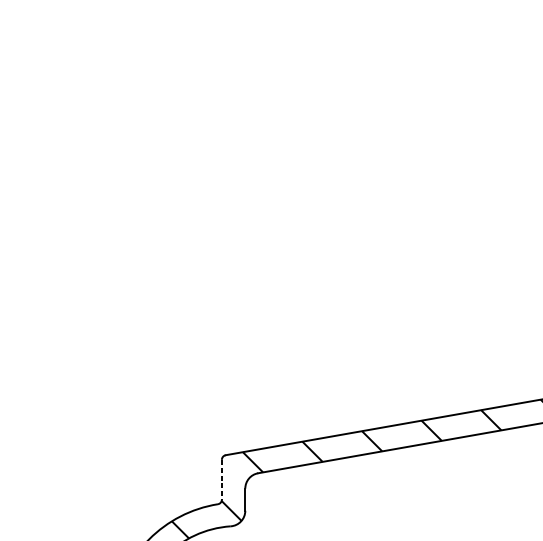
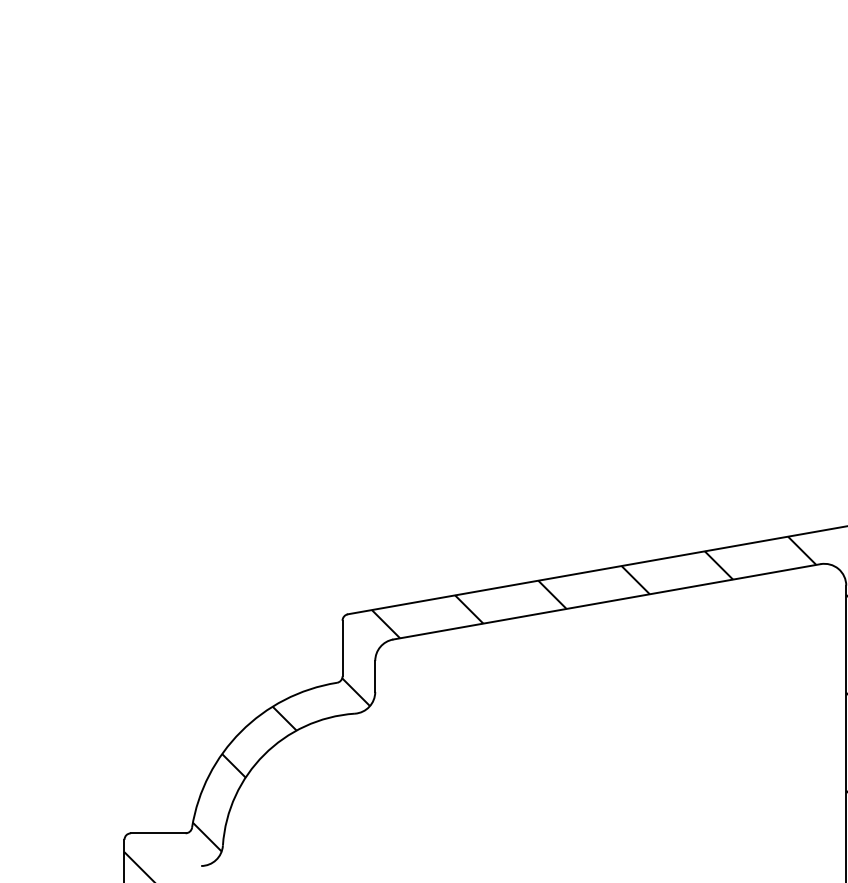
line: (221, 479) -> (342, 648), dashed -> solid

